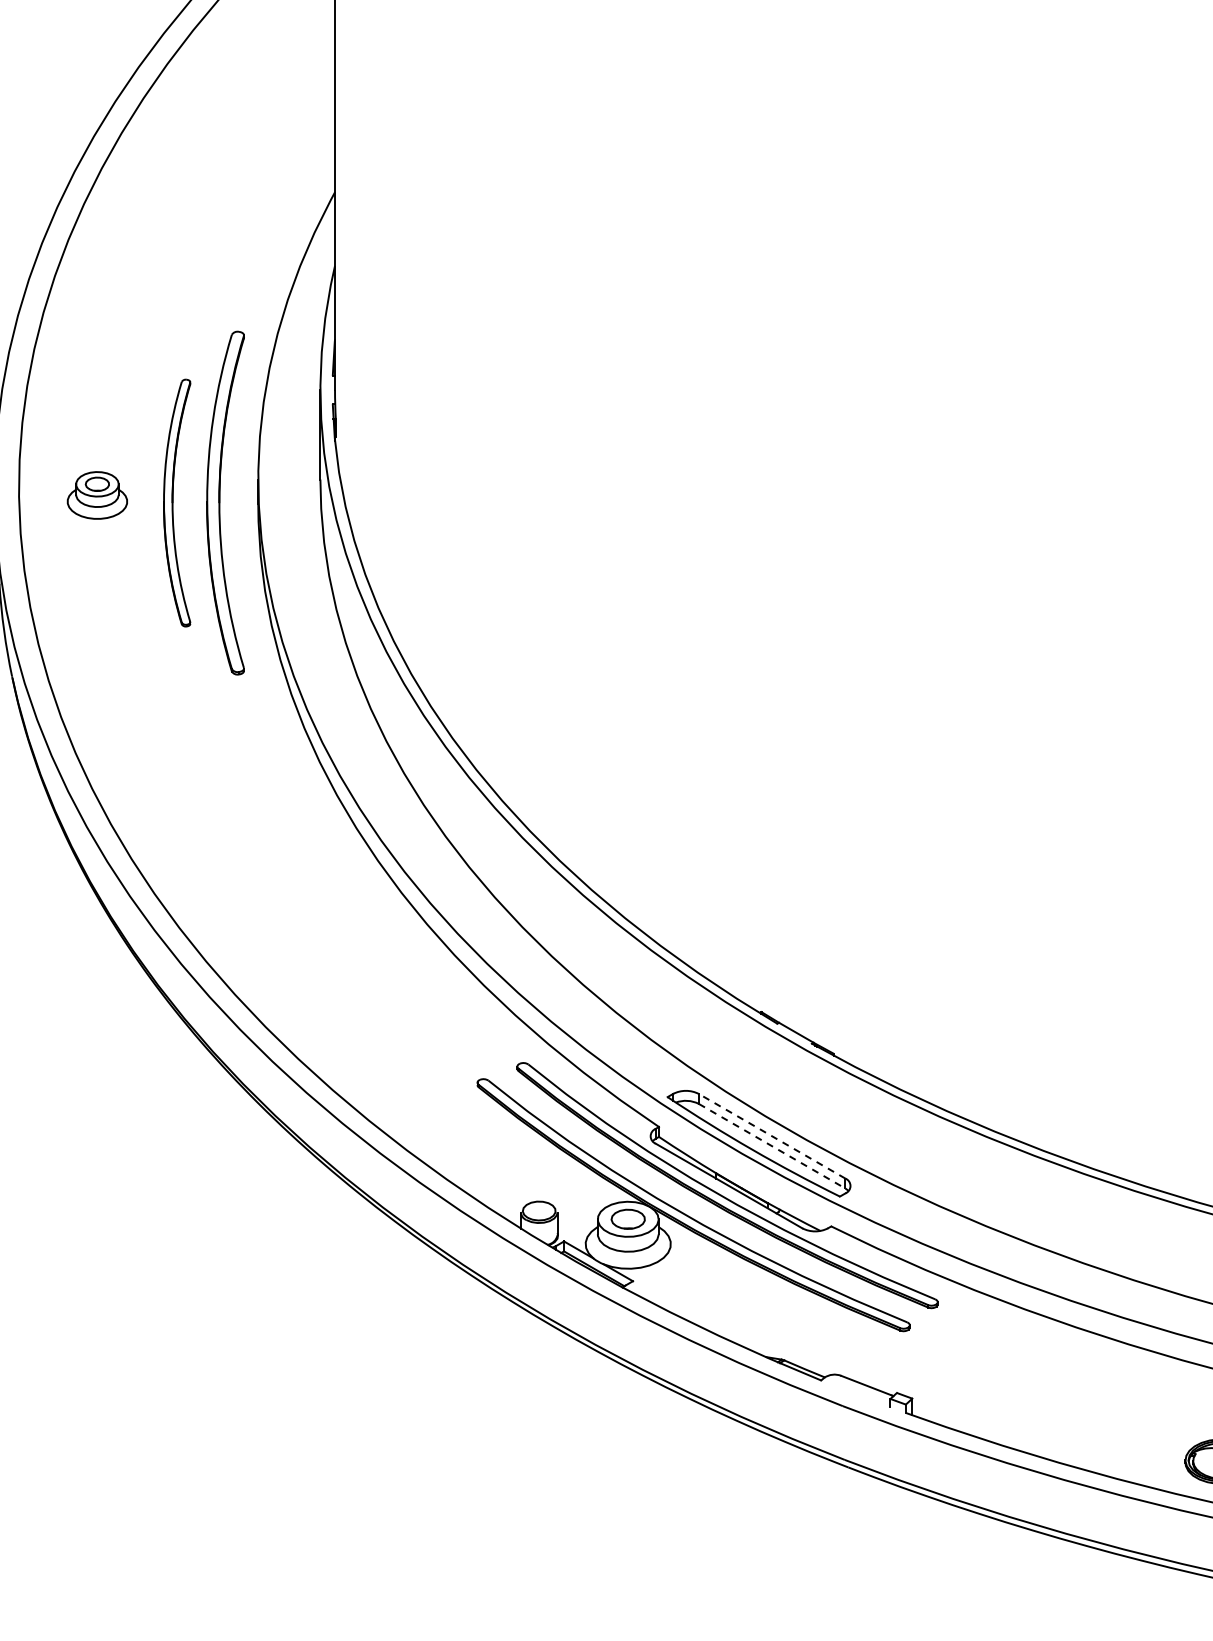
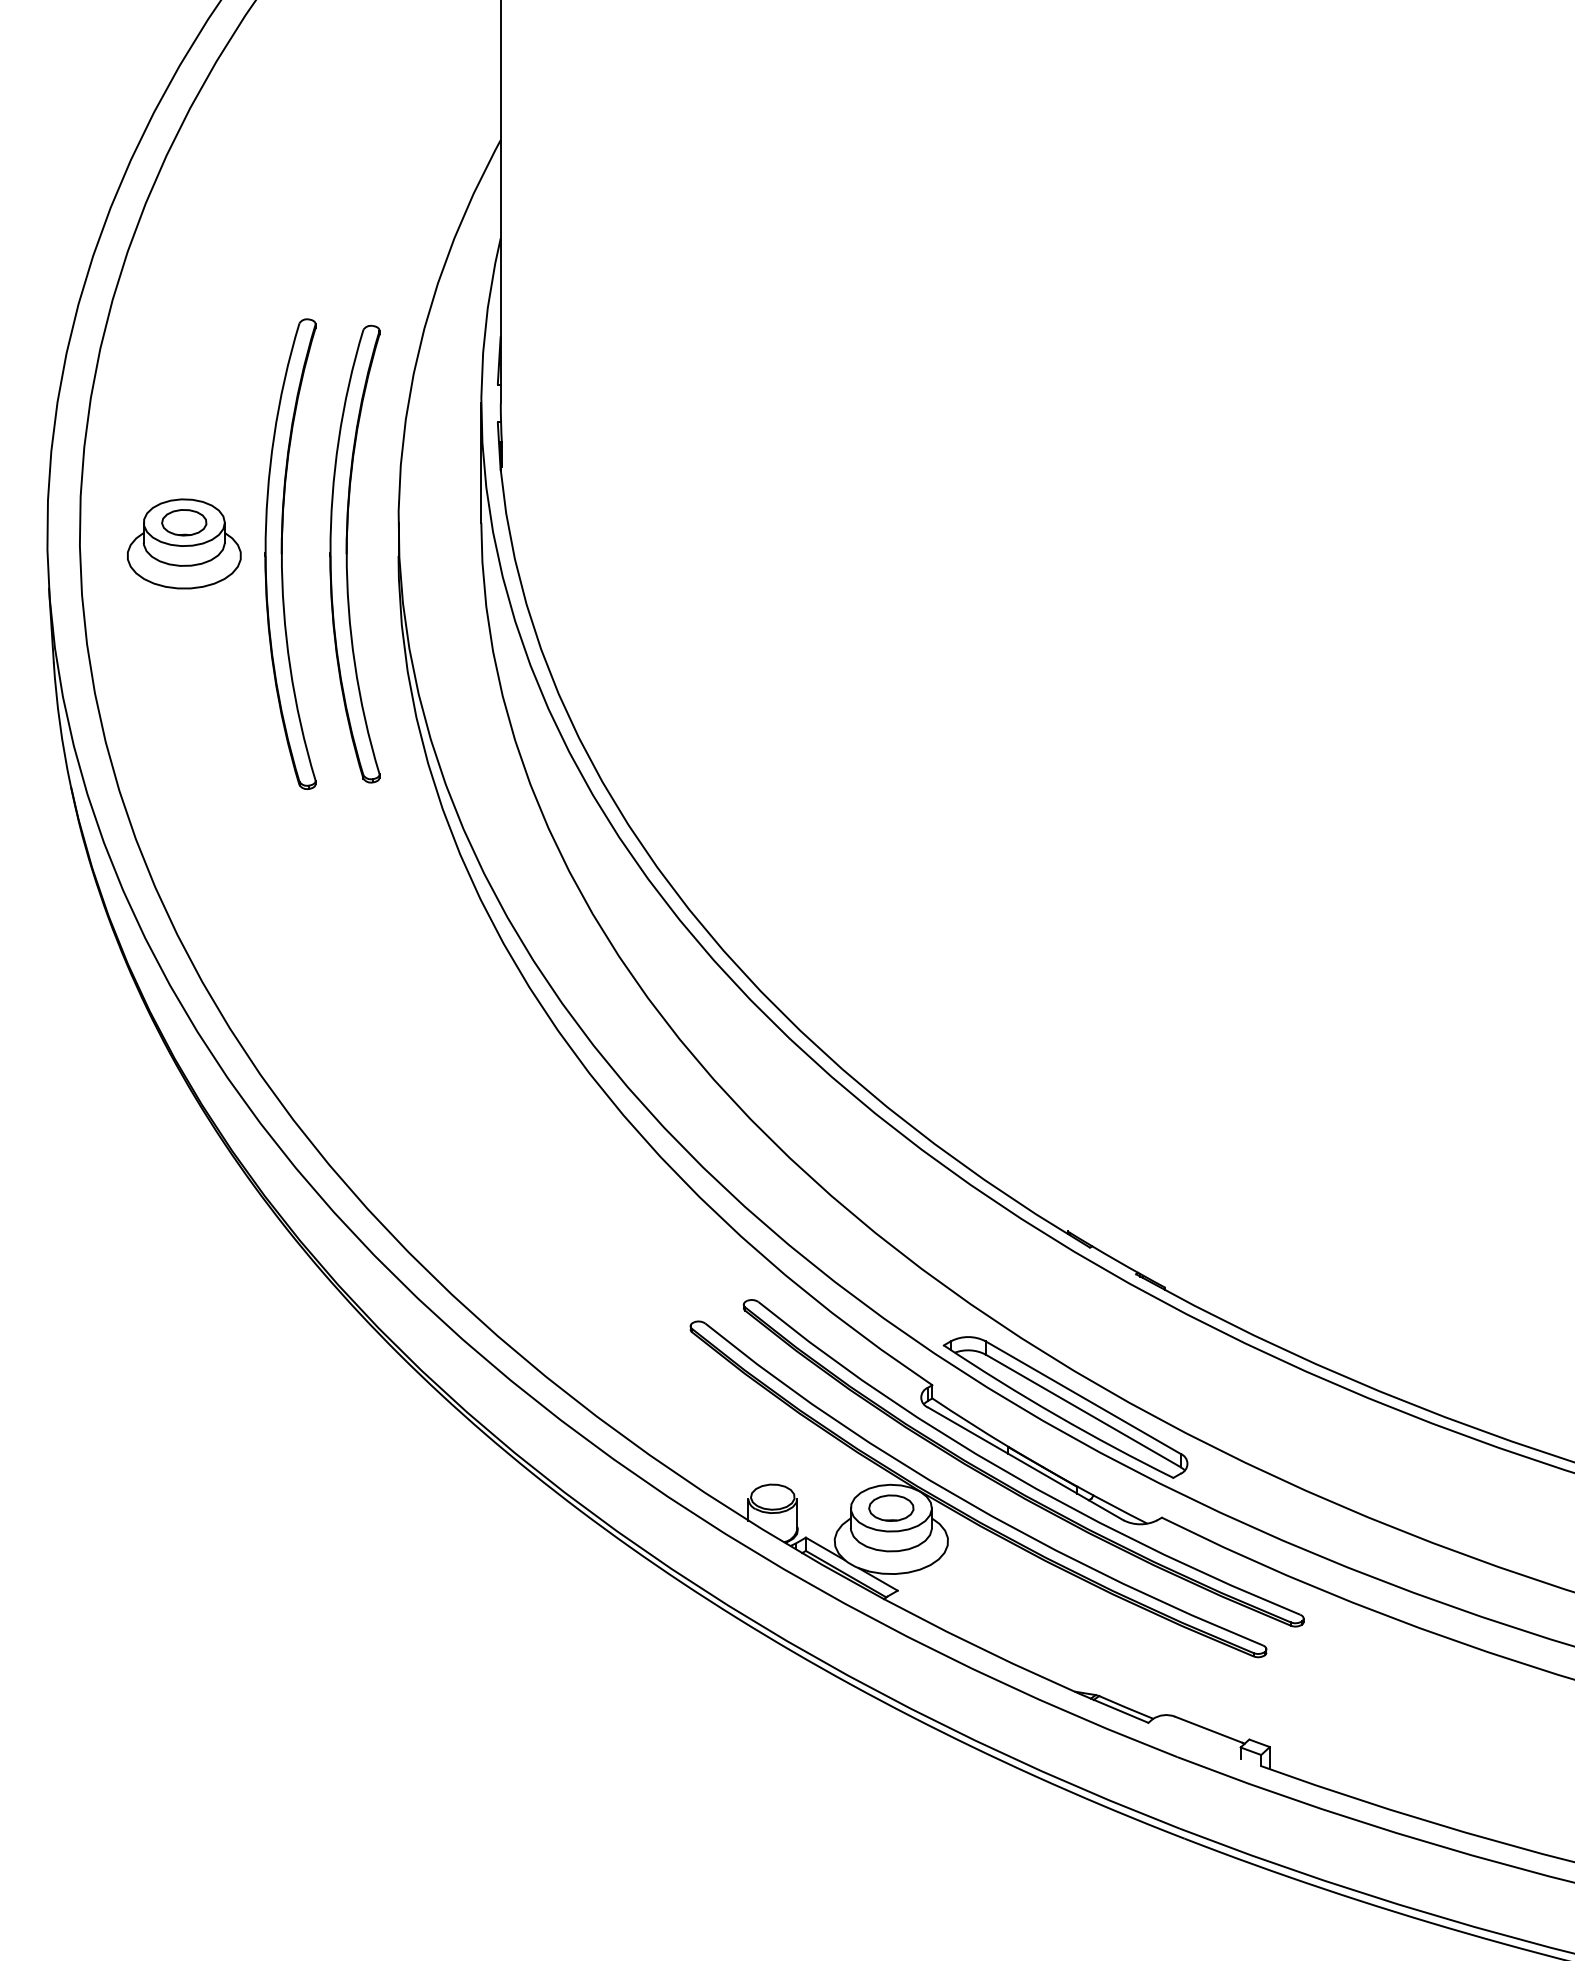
part: (97, 495) -> (184, 543), size x1.43
part: (176, 502) -> (289, 553), size x1.43
line: (772, 1136) -> (1083, 1397), dashed -> solid
line: (772, 1146) -> (1083, 1411), dashed -> solid

